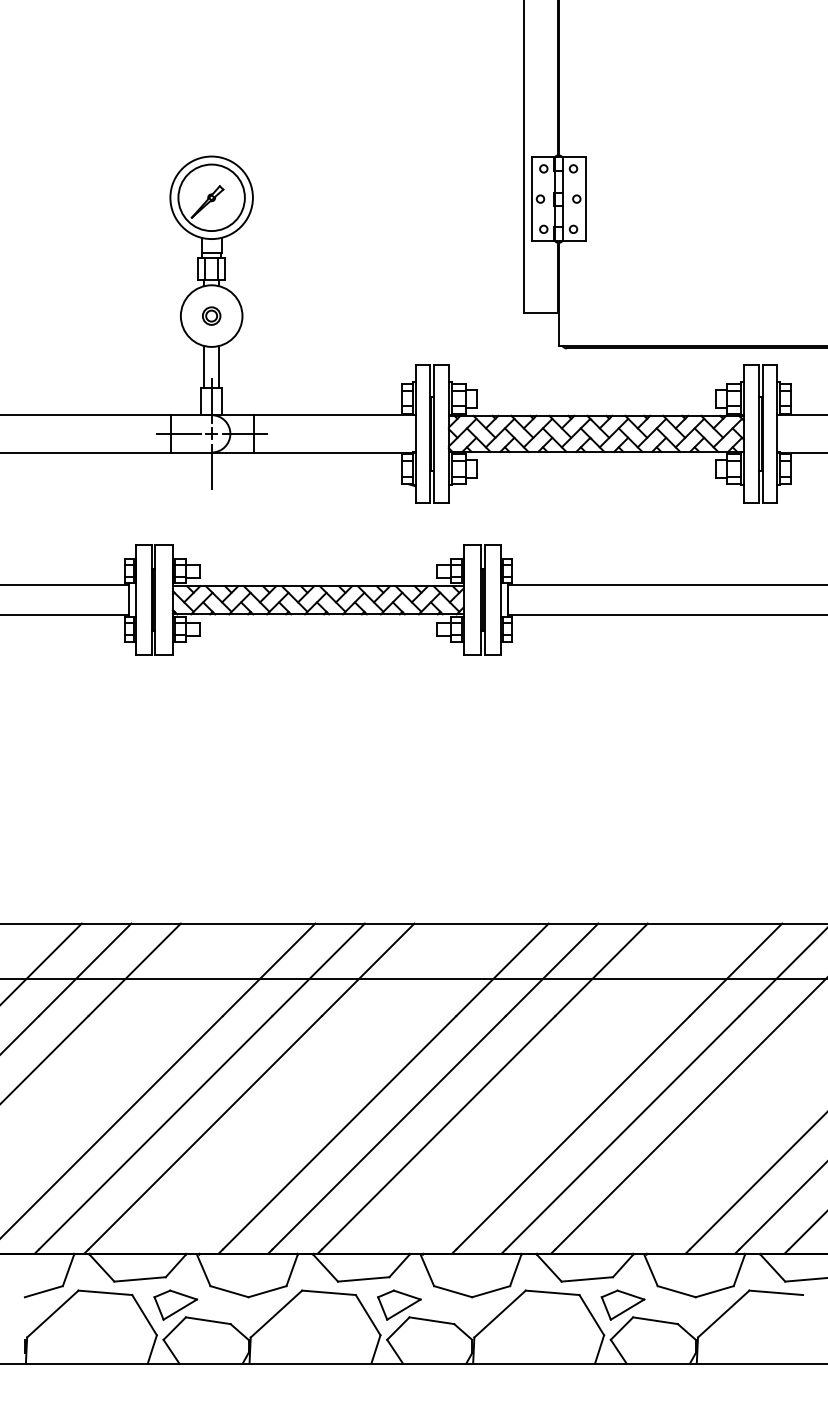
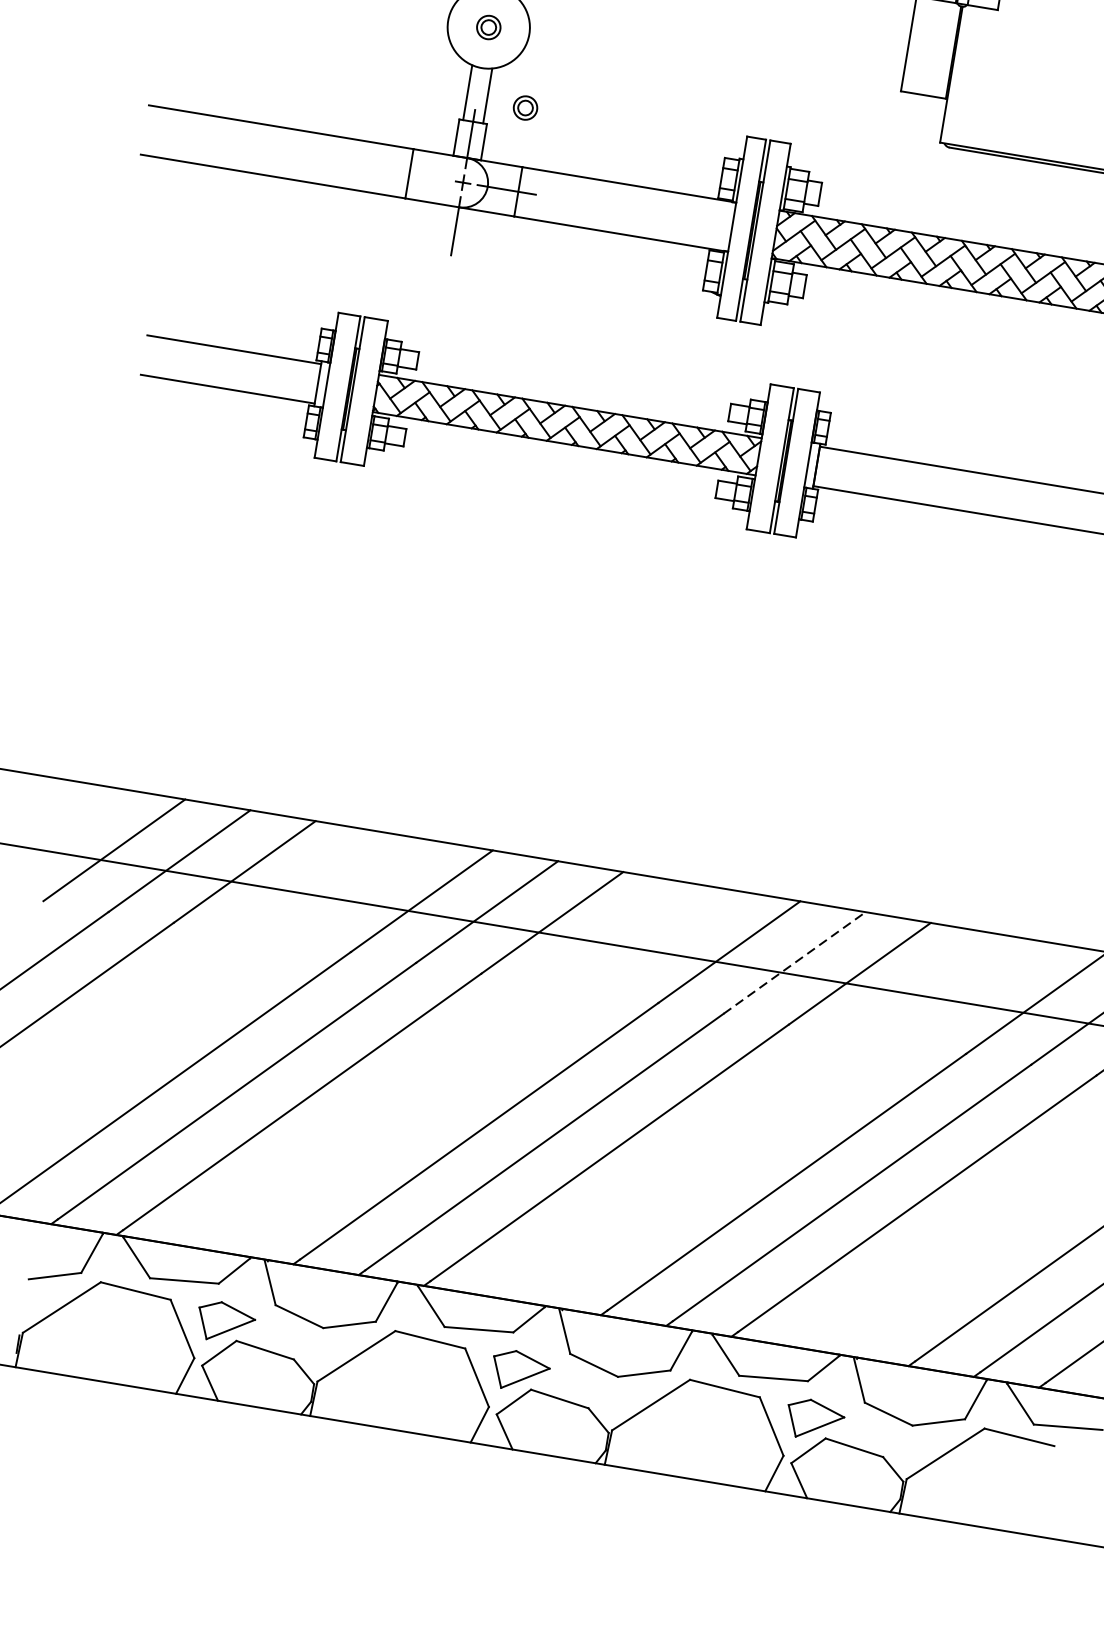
part: (248, 370) -> (525, 107), added
line: (178, 433) -> (419, 174), removed
line: (552, 969) -> (795, 962), solid -> dashed

